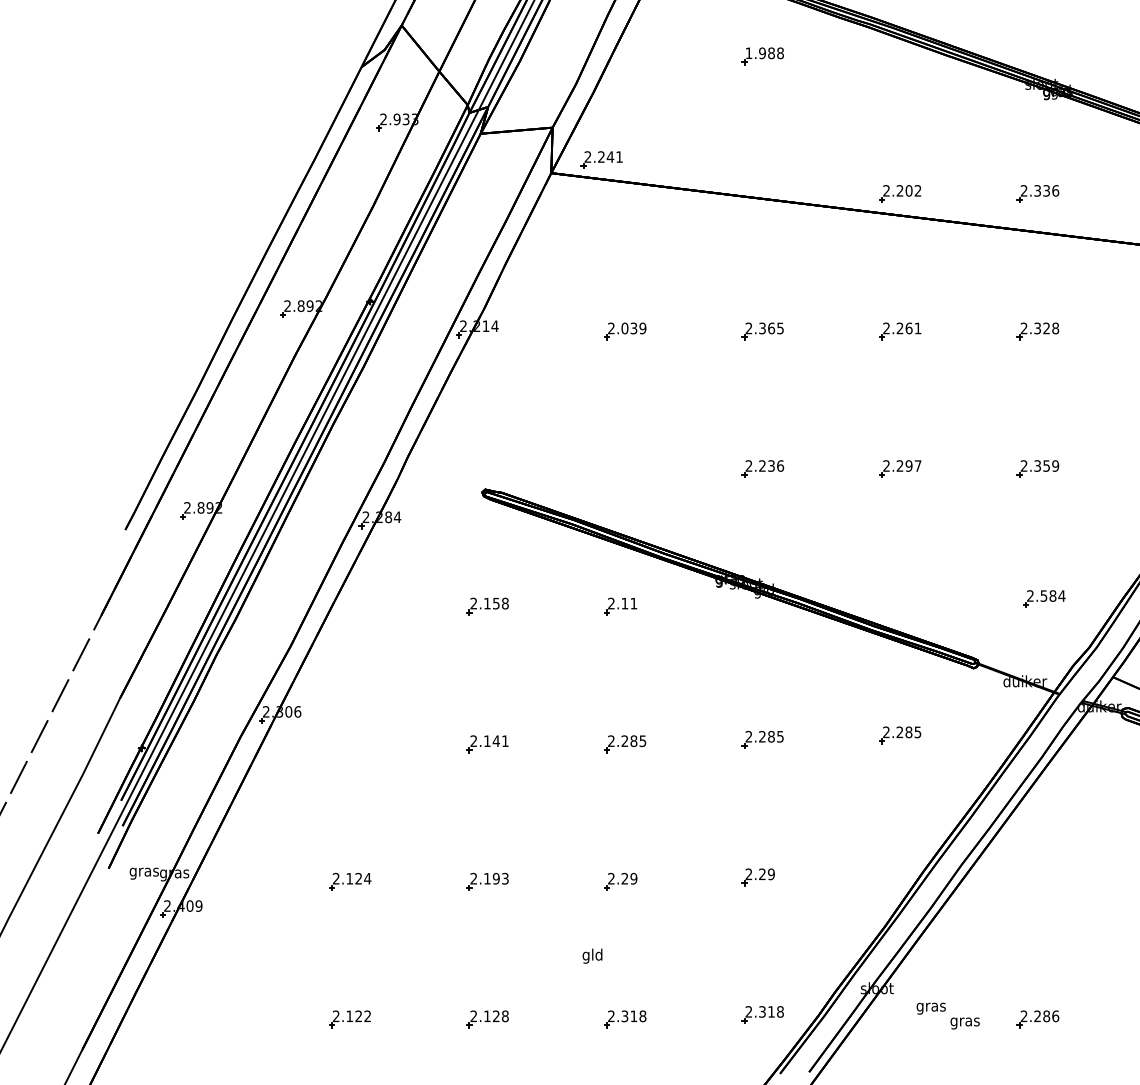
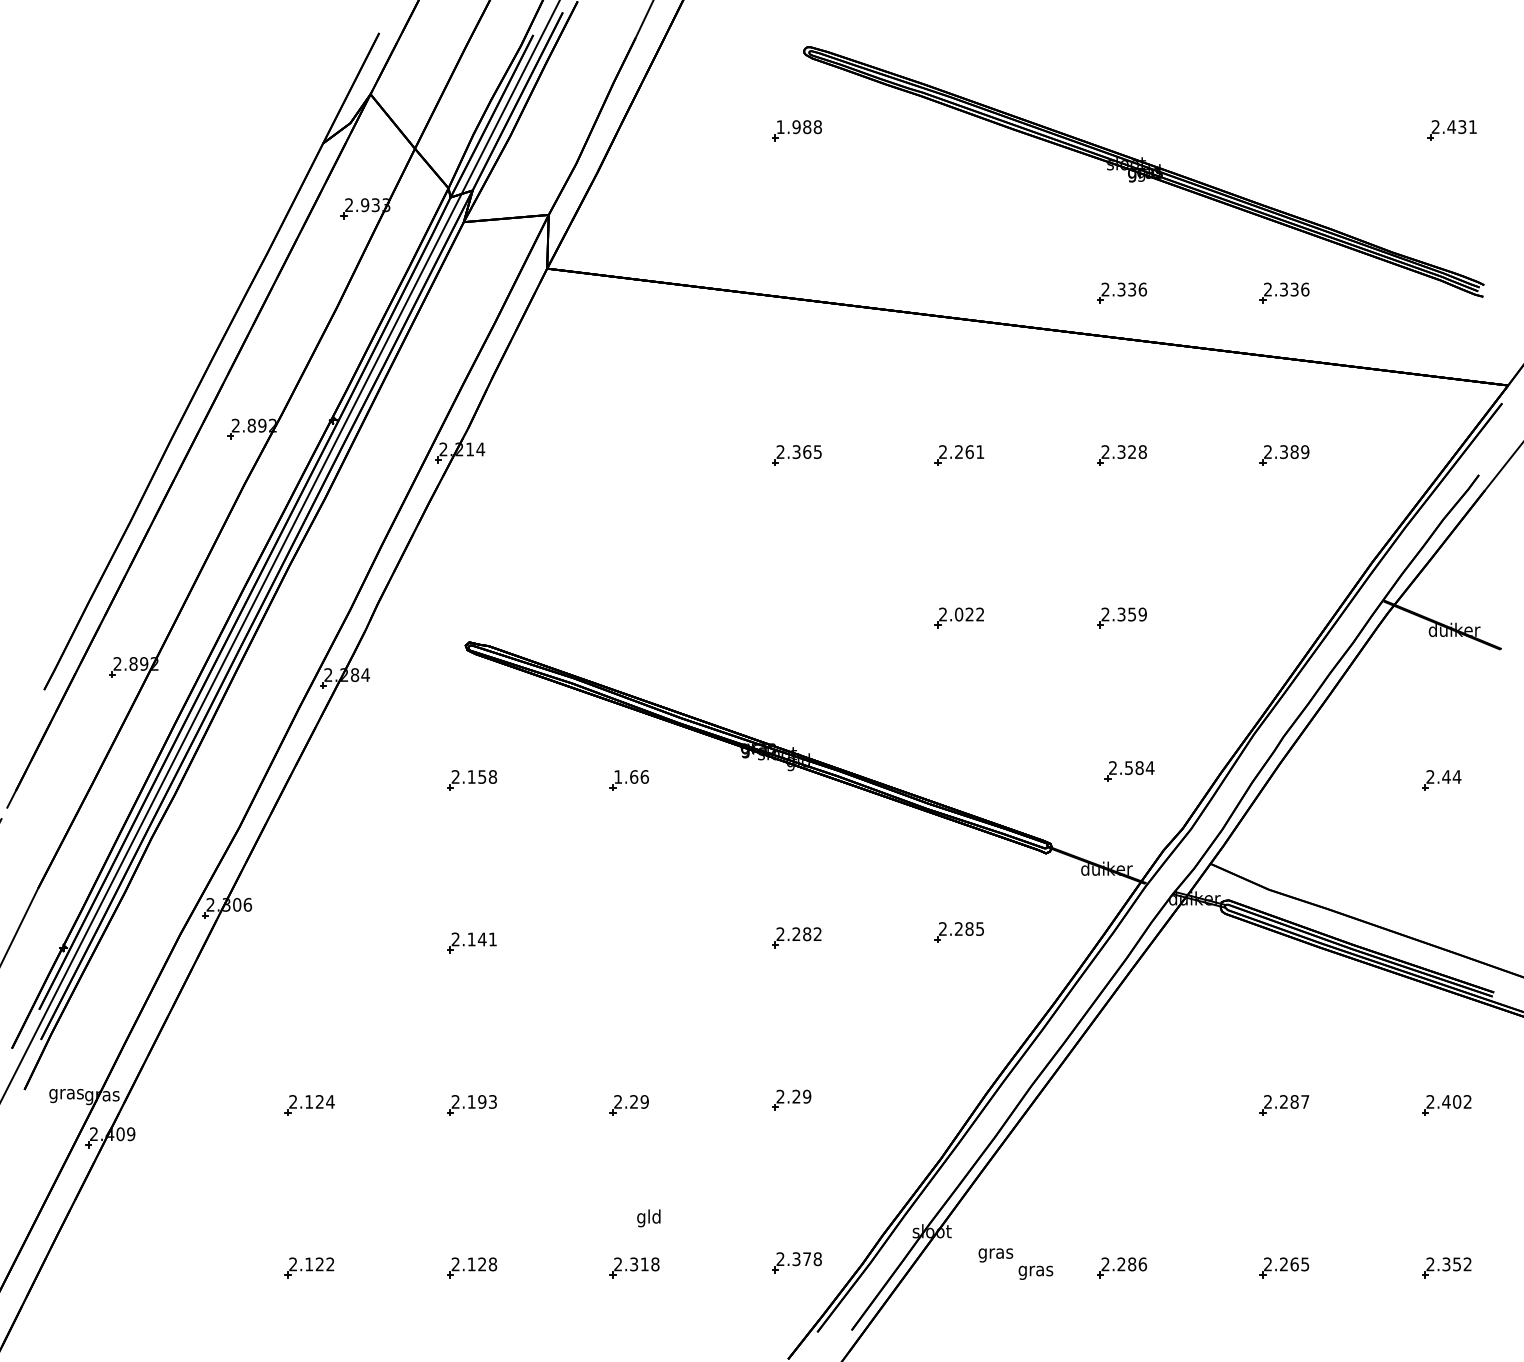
part: (601, 159) -> (606, 252), removed
part: (899, 193) -> (958, 292), removed
part: (625, 331) -> (634, 455), removed
text: (908, 466) -> (969, 614), 2.297 -> 2.022
part: (763, 468) -> (797, 617), removed
text: (622, 603) -> (631, 776), 2.11 -> 1.66
text: (780, 736) -> (817, 934), 2.285 -> 2.282
part: (625, 743) -> (634, 942), removed
text: (592, 956) -> (648, 1218), moved
text: (770, 1011) -> (806, 1258), 2.318 -> 2.378

